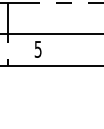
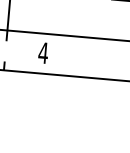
text: (37, 49) -> (42, 53), 5 -> 4

